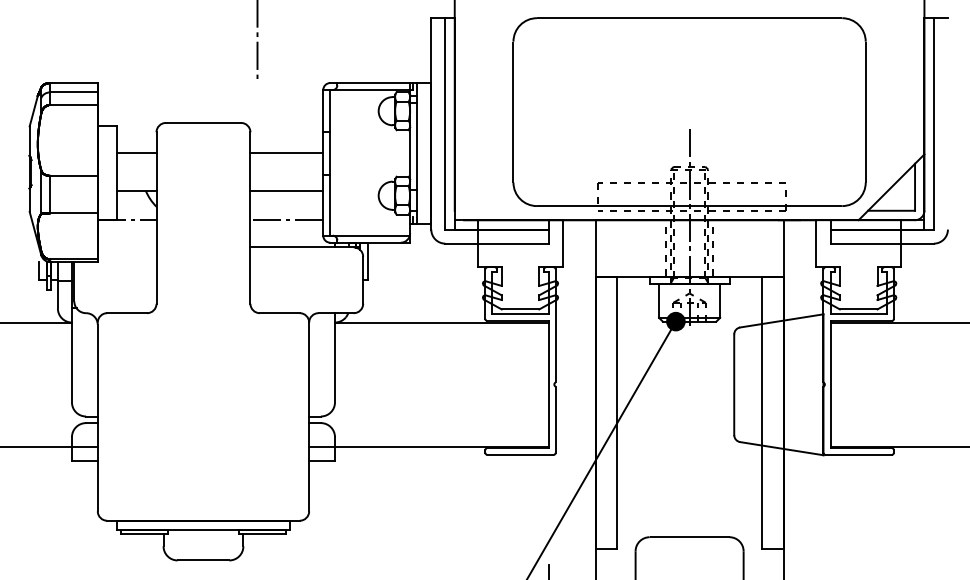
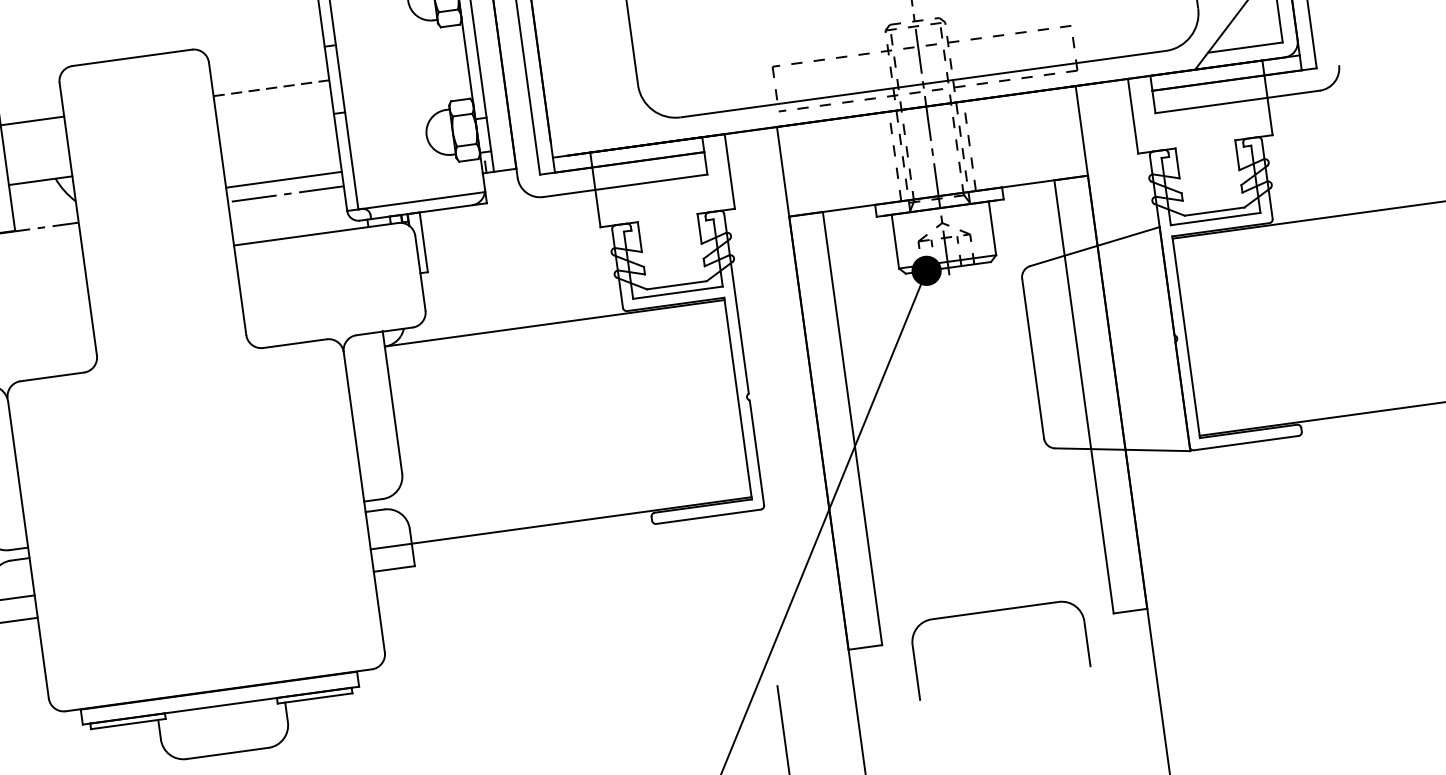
line: (287, 153) -> (272, 88), solid -> dashed
line: (286, 191) -> (283, 180), moved

